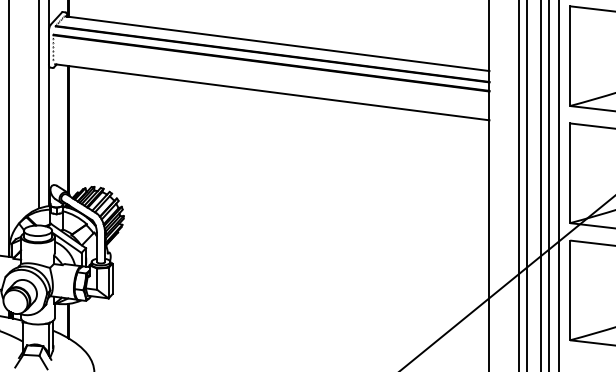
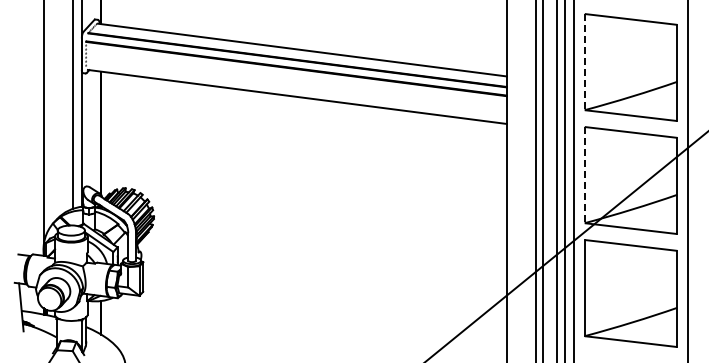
line: (569, 56) -> (584, 62), solid -> dashed
line: (569, 173) -> (584, 175), solid -> dashed

